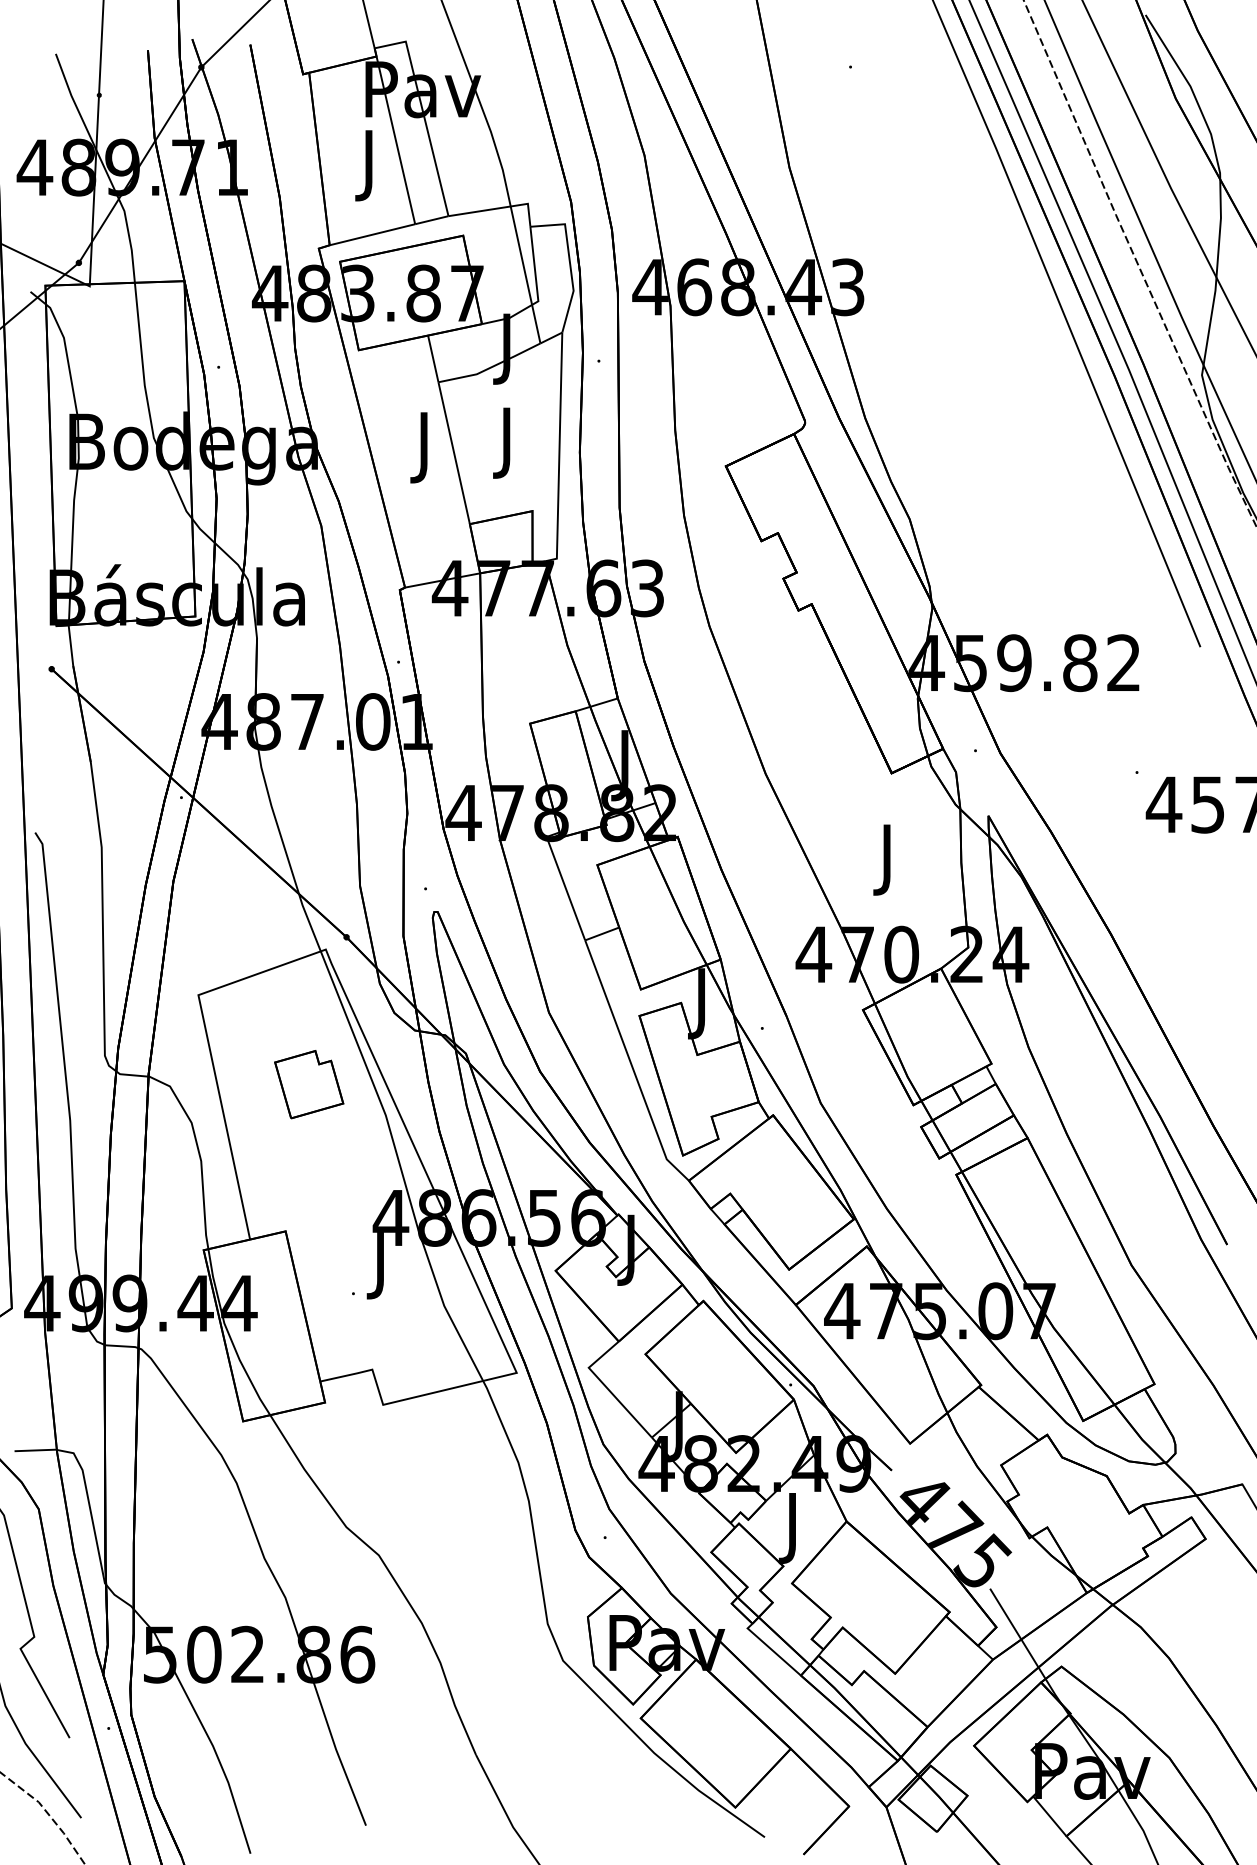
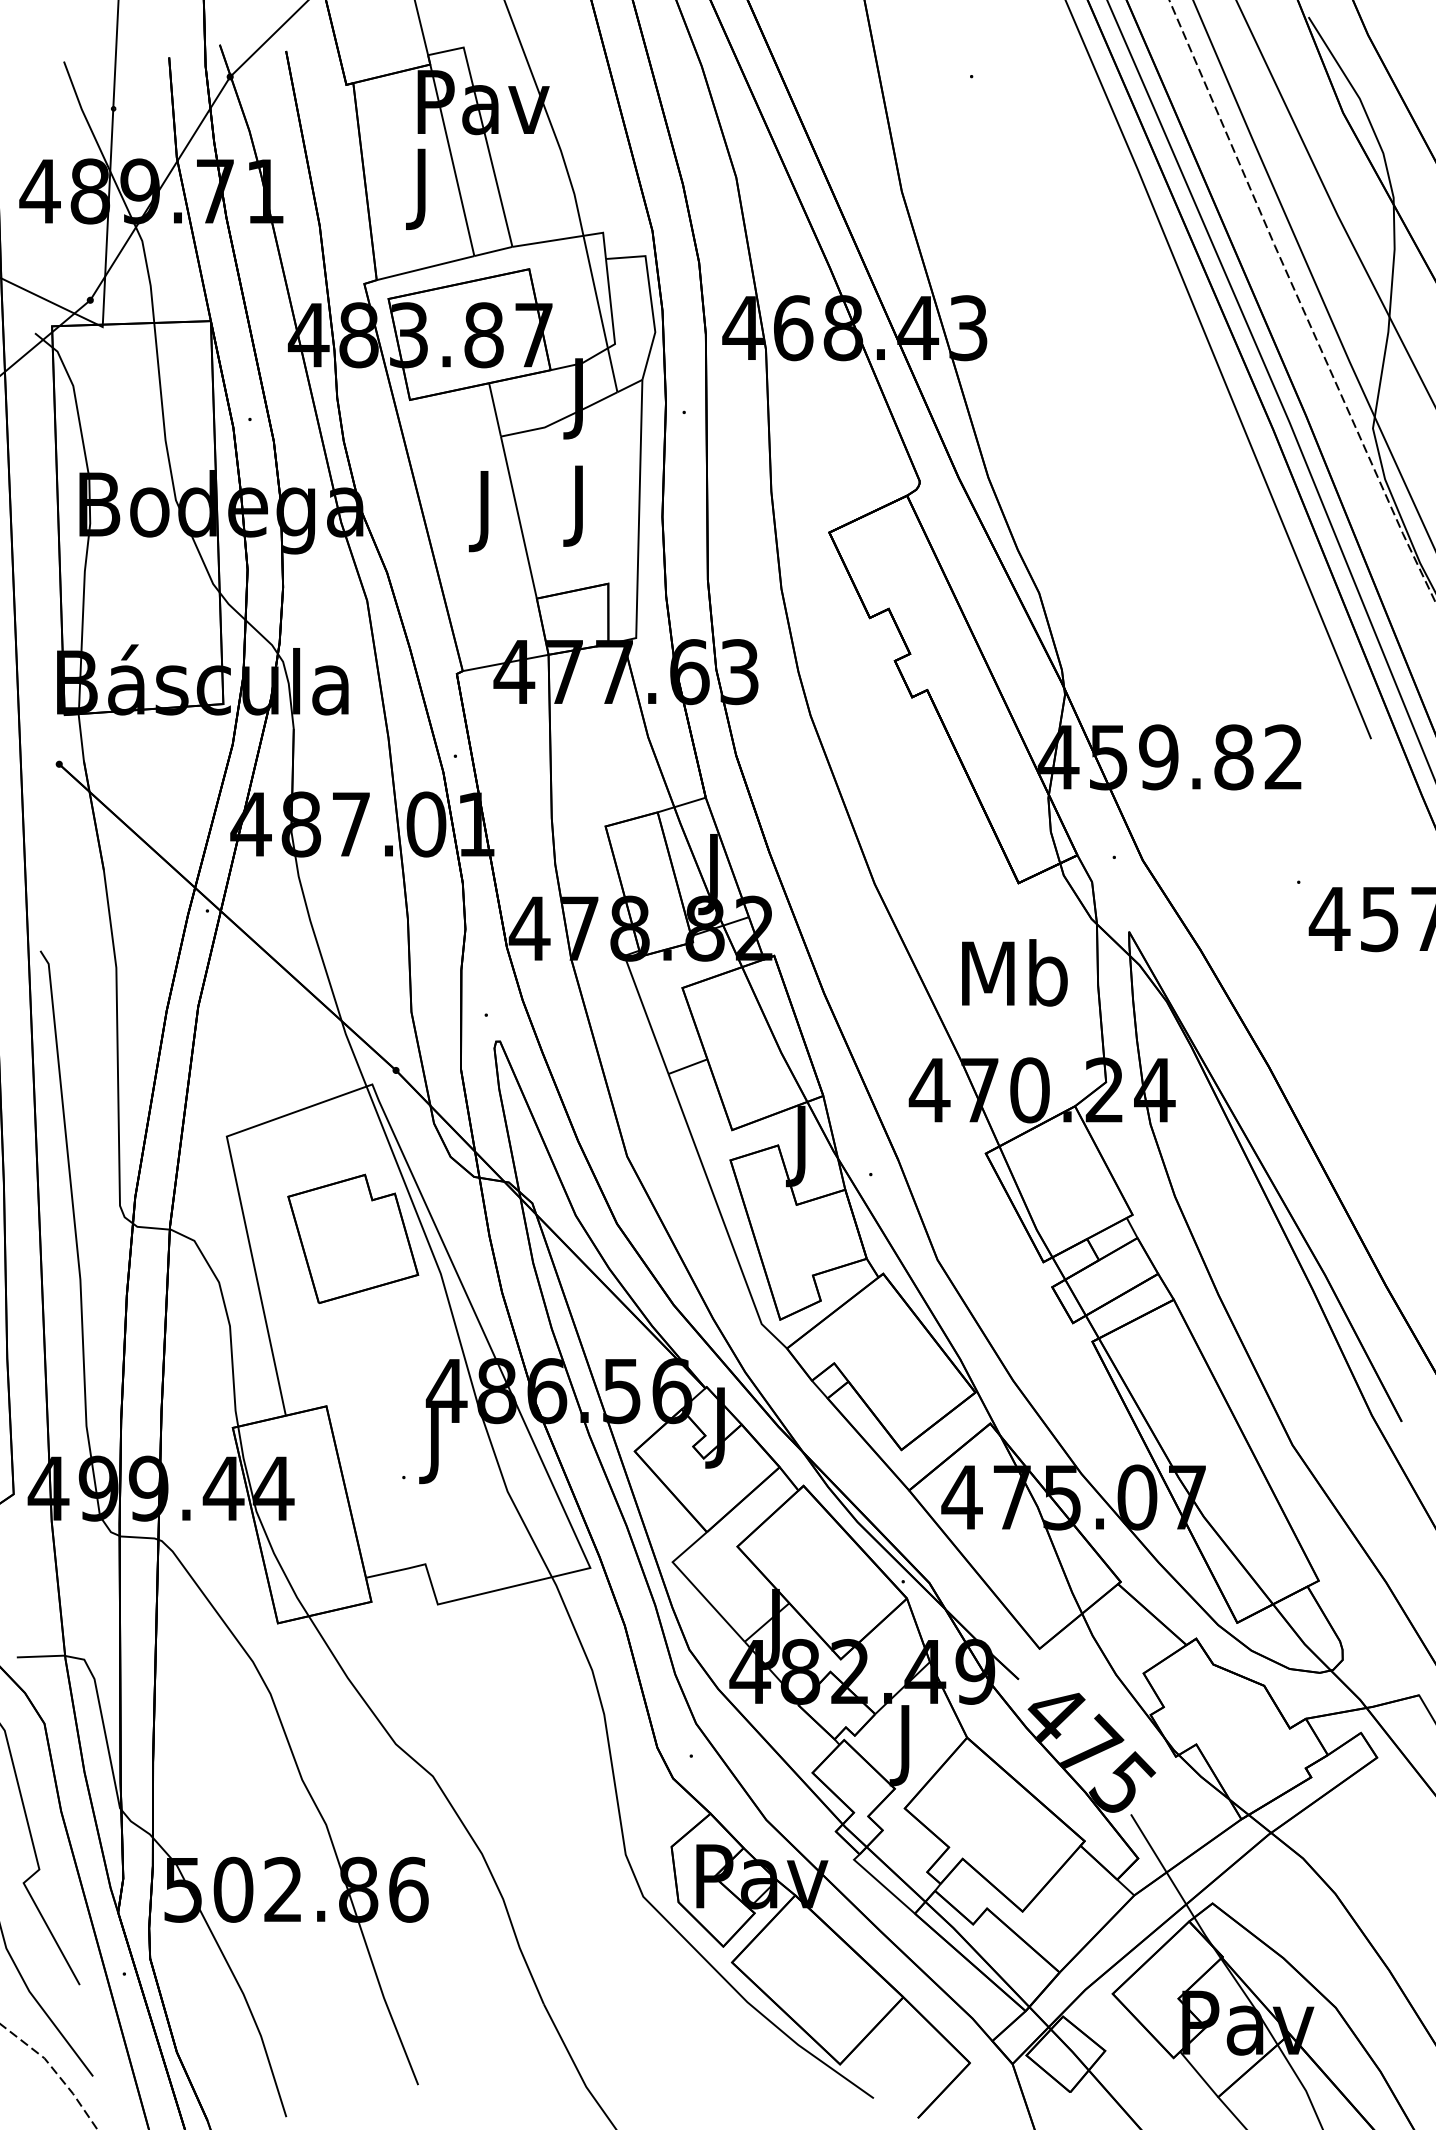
text: (888, 858) -> (1014, 980), J -> Mb
part: (309, 1084) -> (353, 1238), size x1.67

